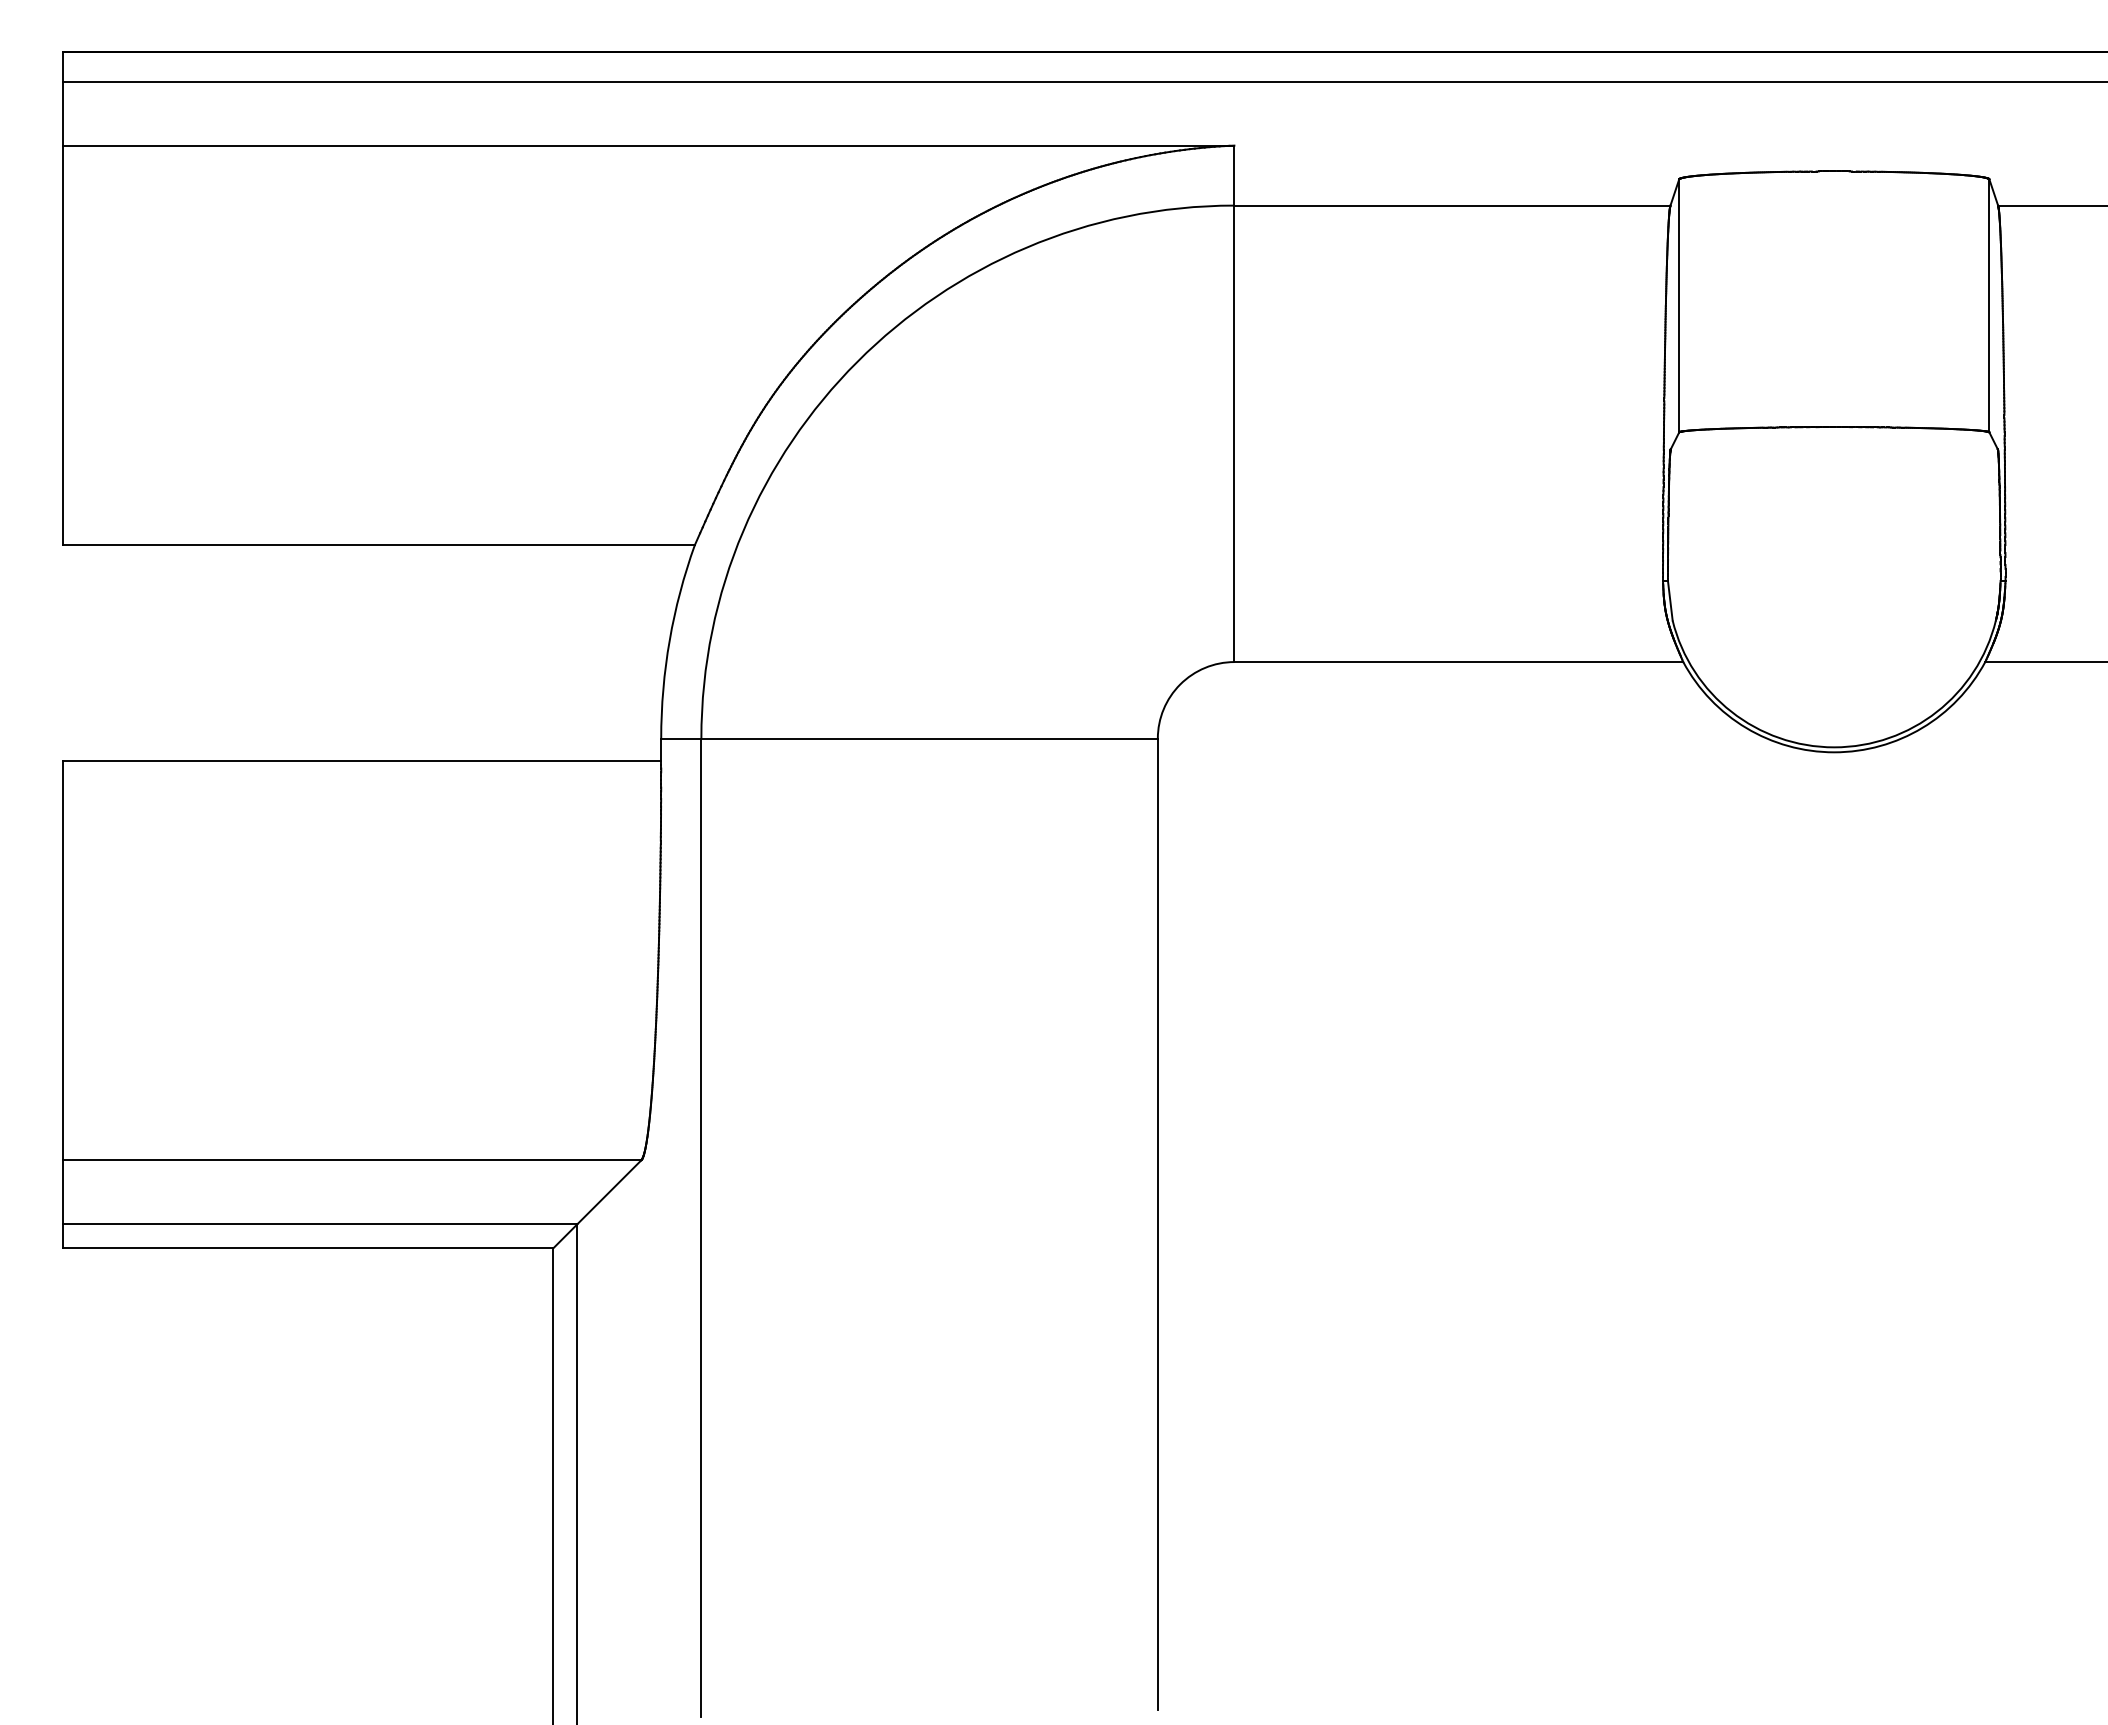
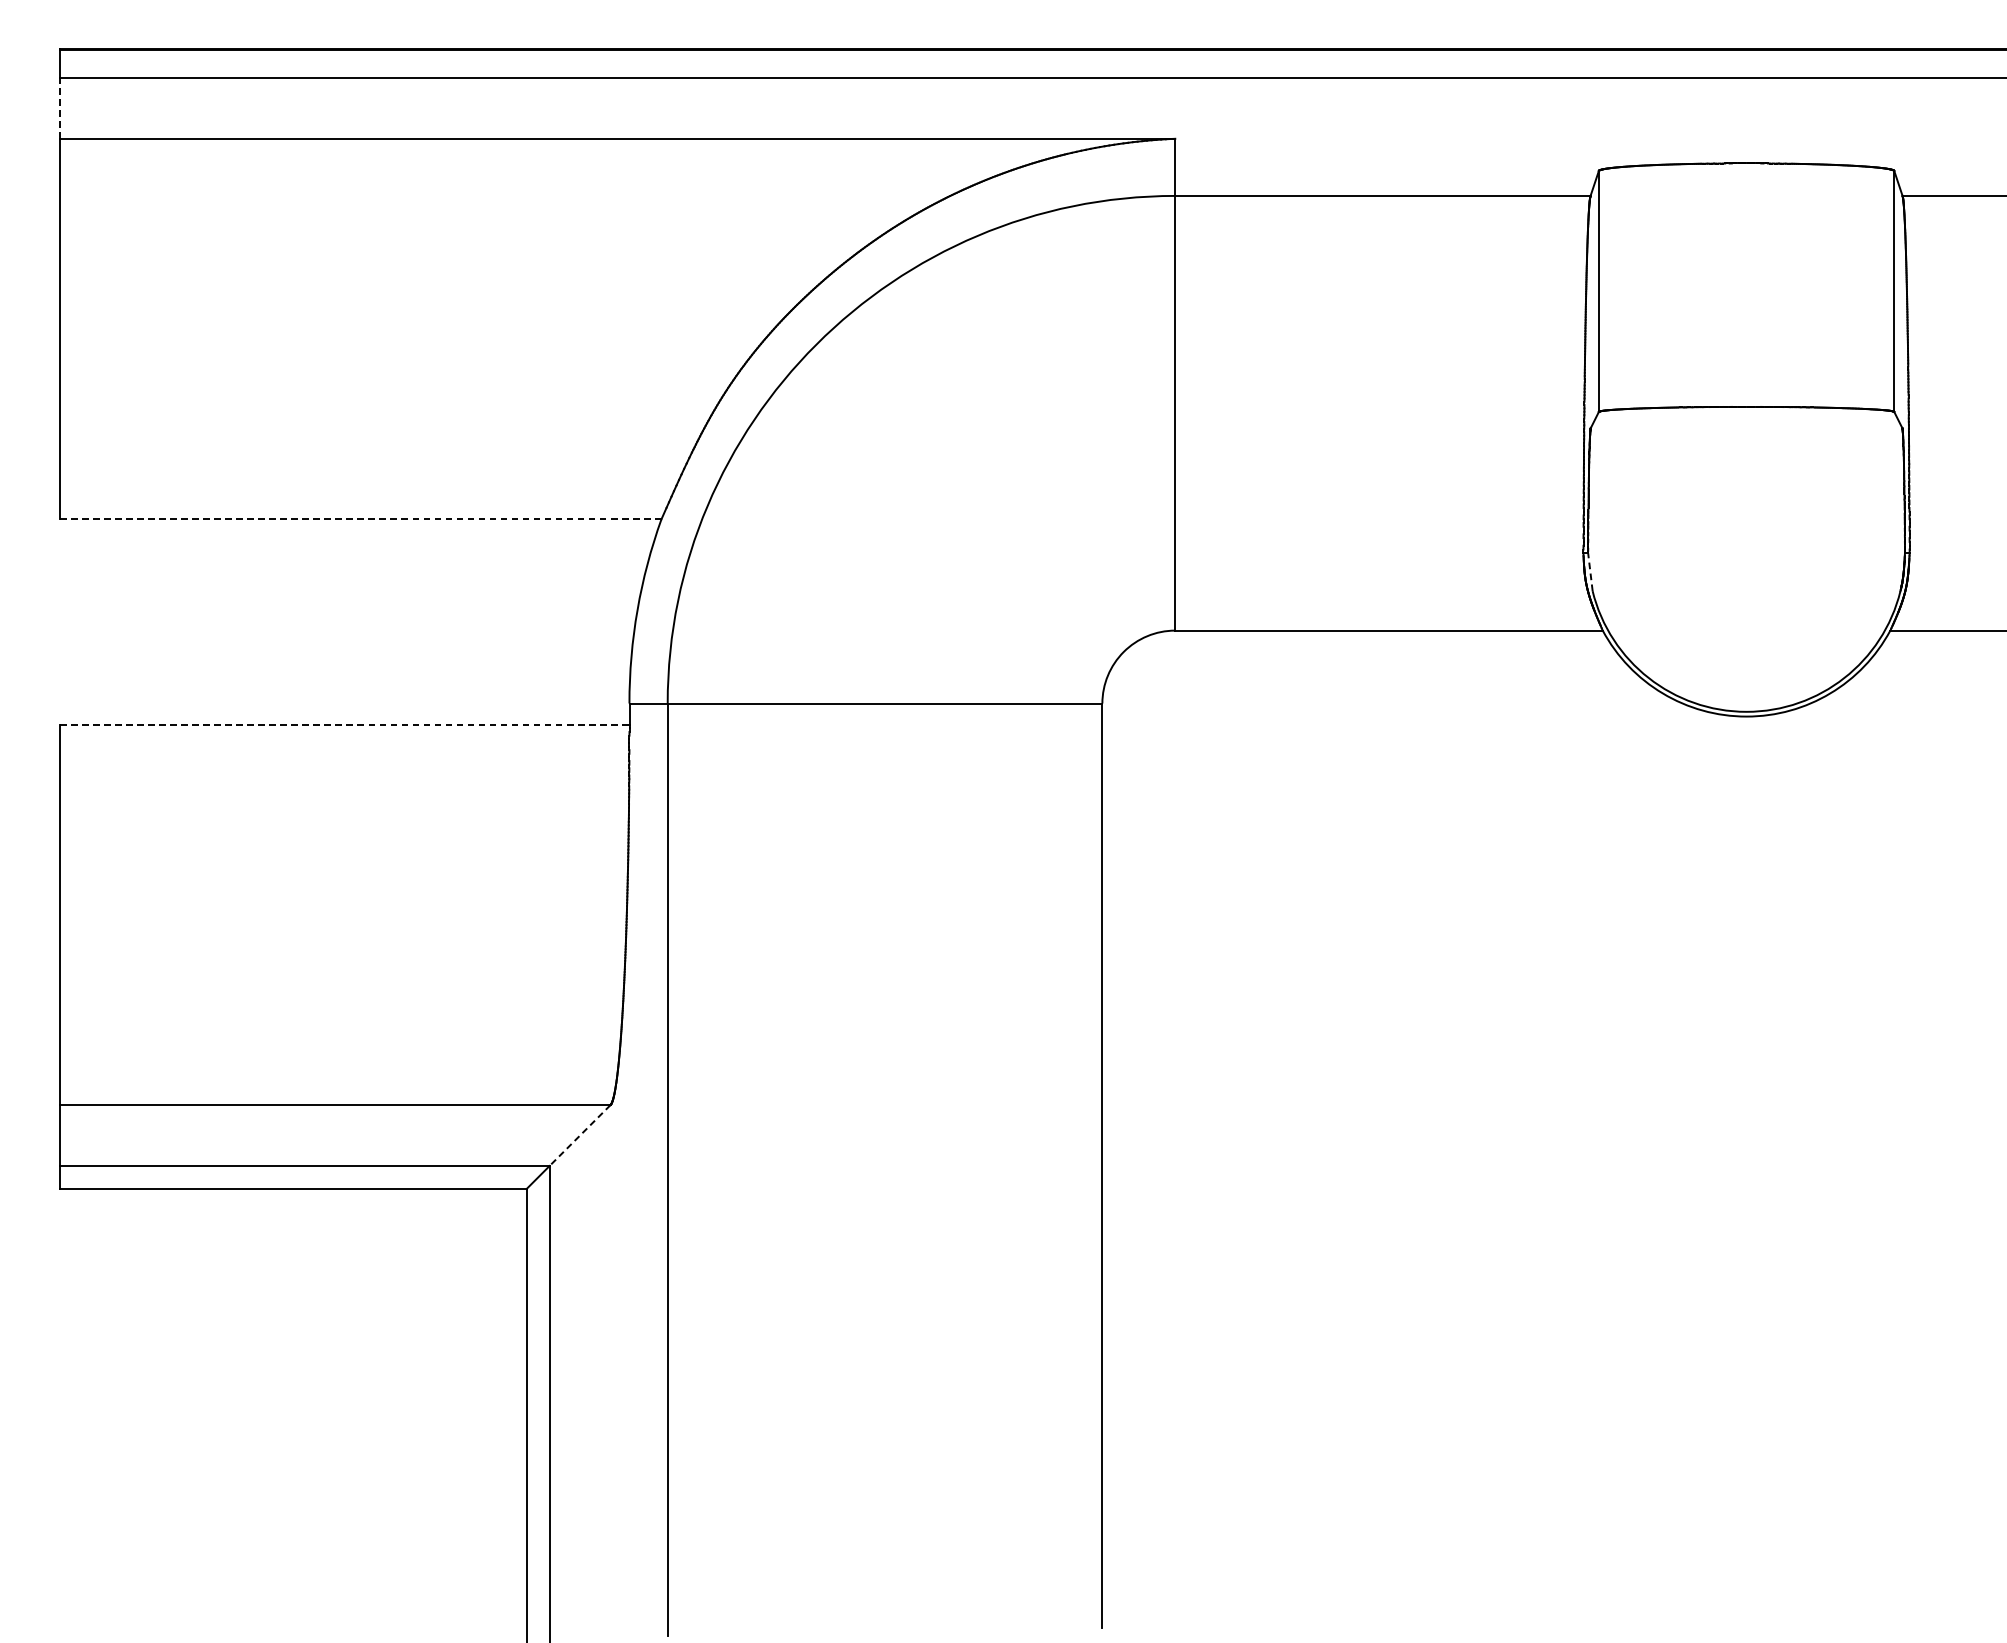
line: (63, 113) -> (60, 108), solid -> dashed
line: (379, 544) -> (361, 518), solid -> dashed
line: (1670, 600) -> (1590, 571), solid -> dashed
line: (362, 760) -> (344, 724), solid -> dashed
line: (609, 1192) -> (580, 1135), solid -> dashed

